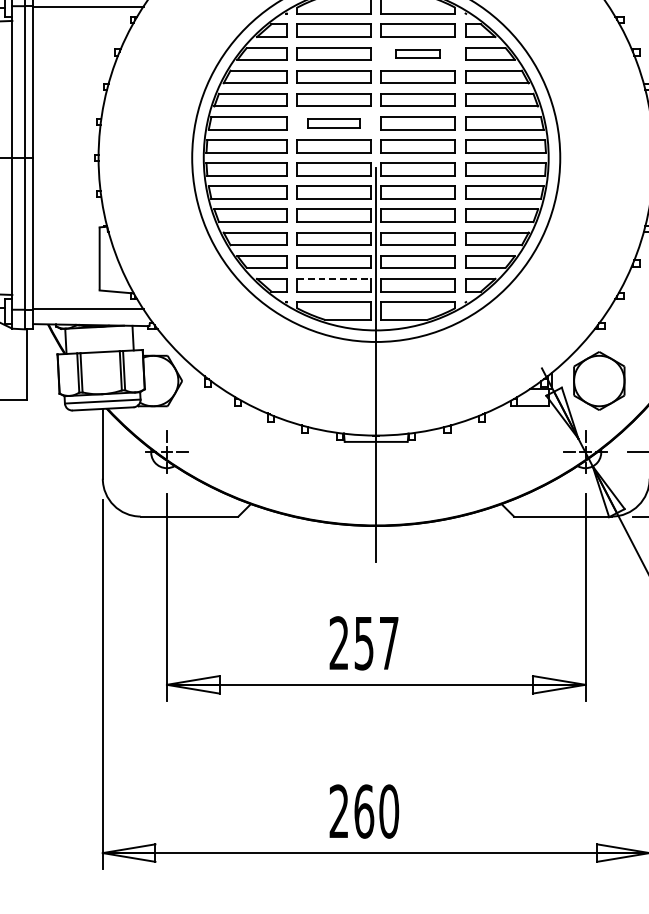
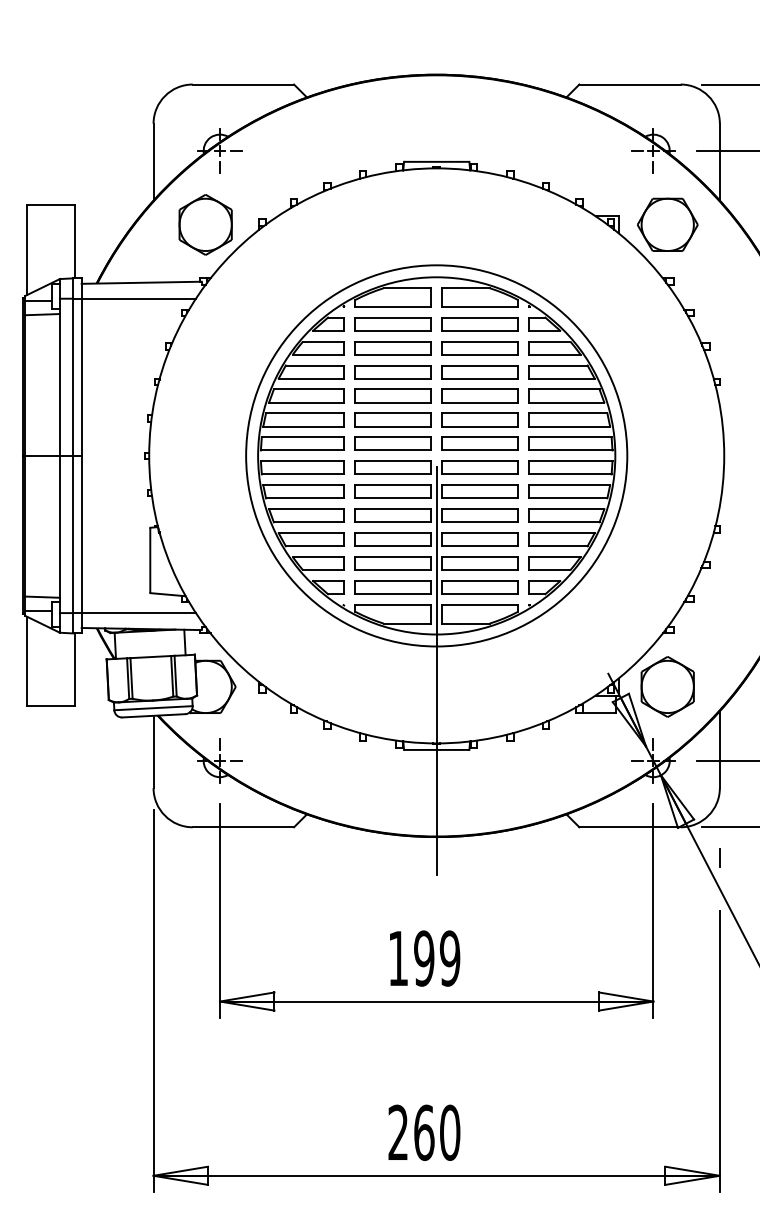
part: (417, 54) -> (479, 348), size x1.67
part: (333, 122) -> (392, 419), size x1.43
line: (334, 279) -> (393, 581), dashed -> solid
text: (364, 643) -> (424, 958), 257 -> 199

